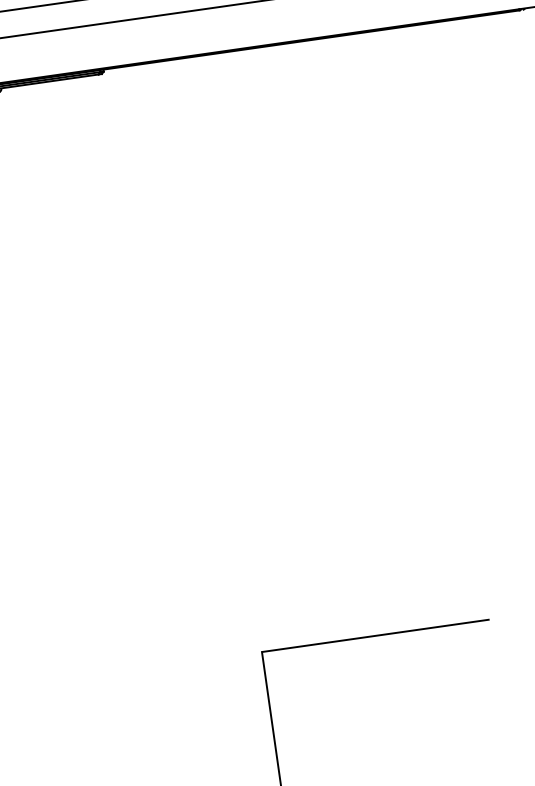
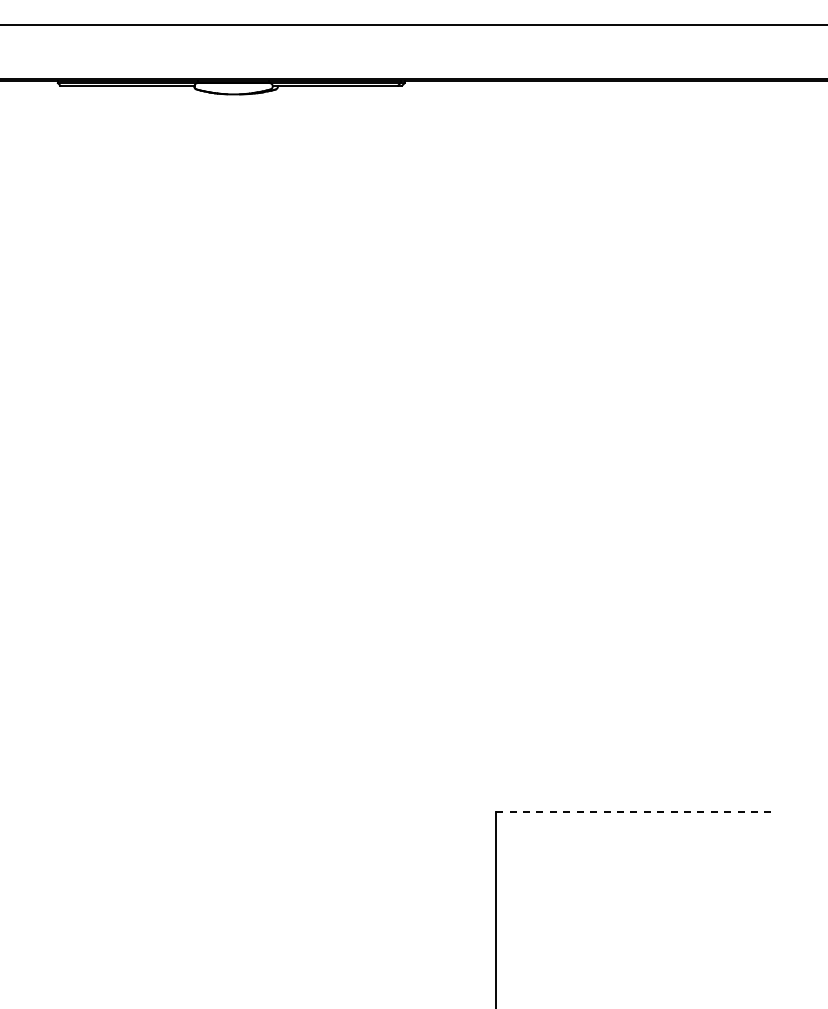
line: (376, 635) -> (637, 811), solid -> dashed

